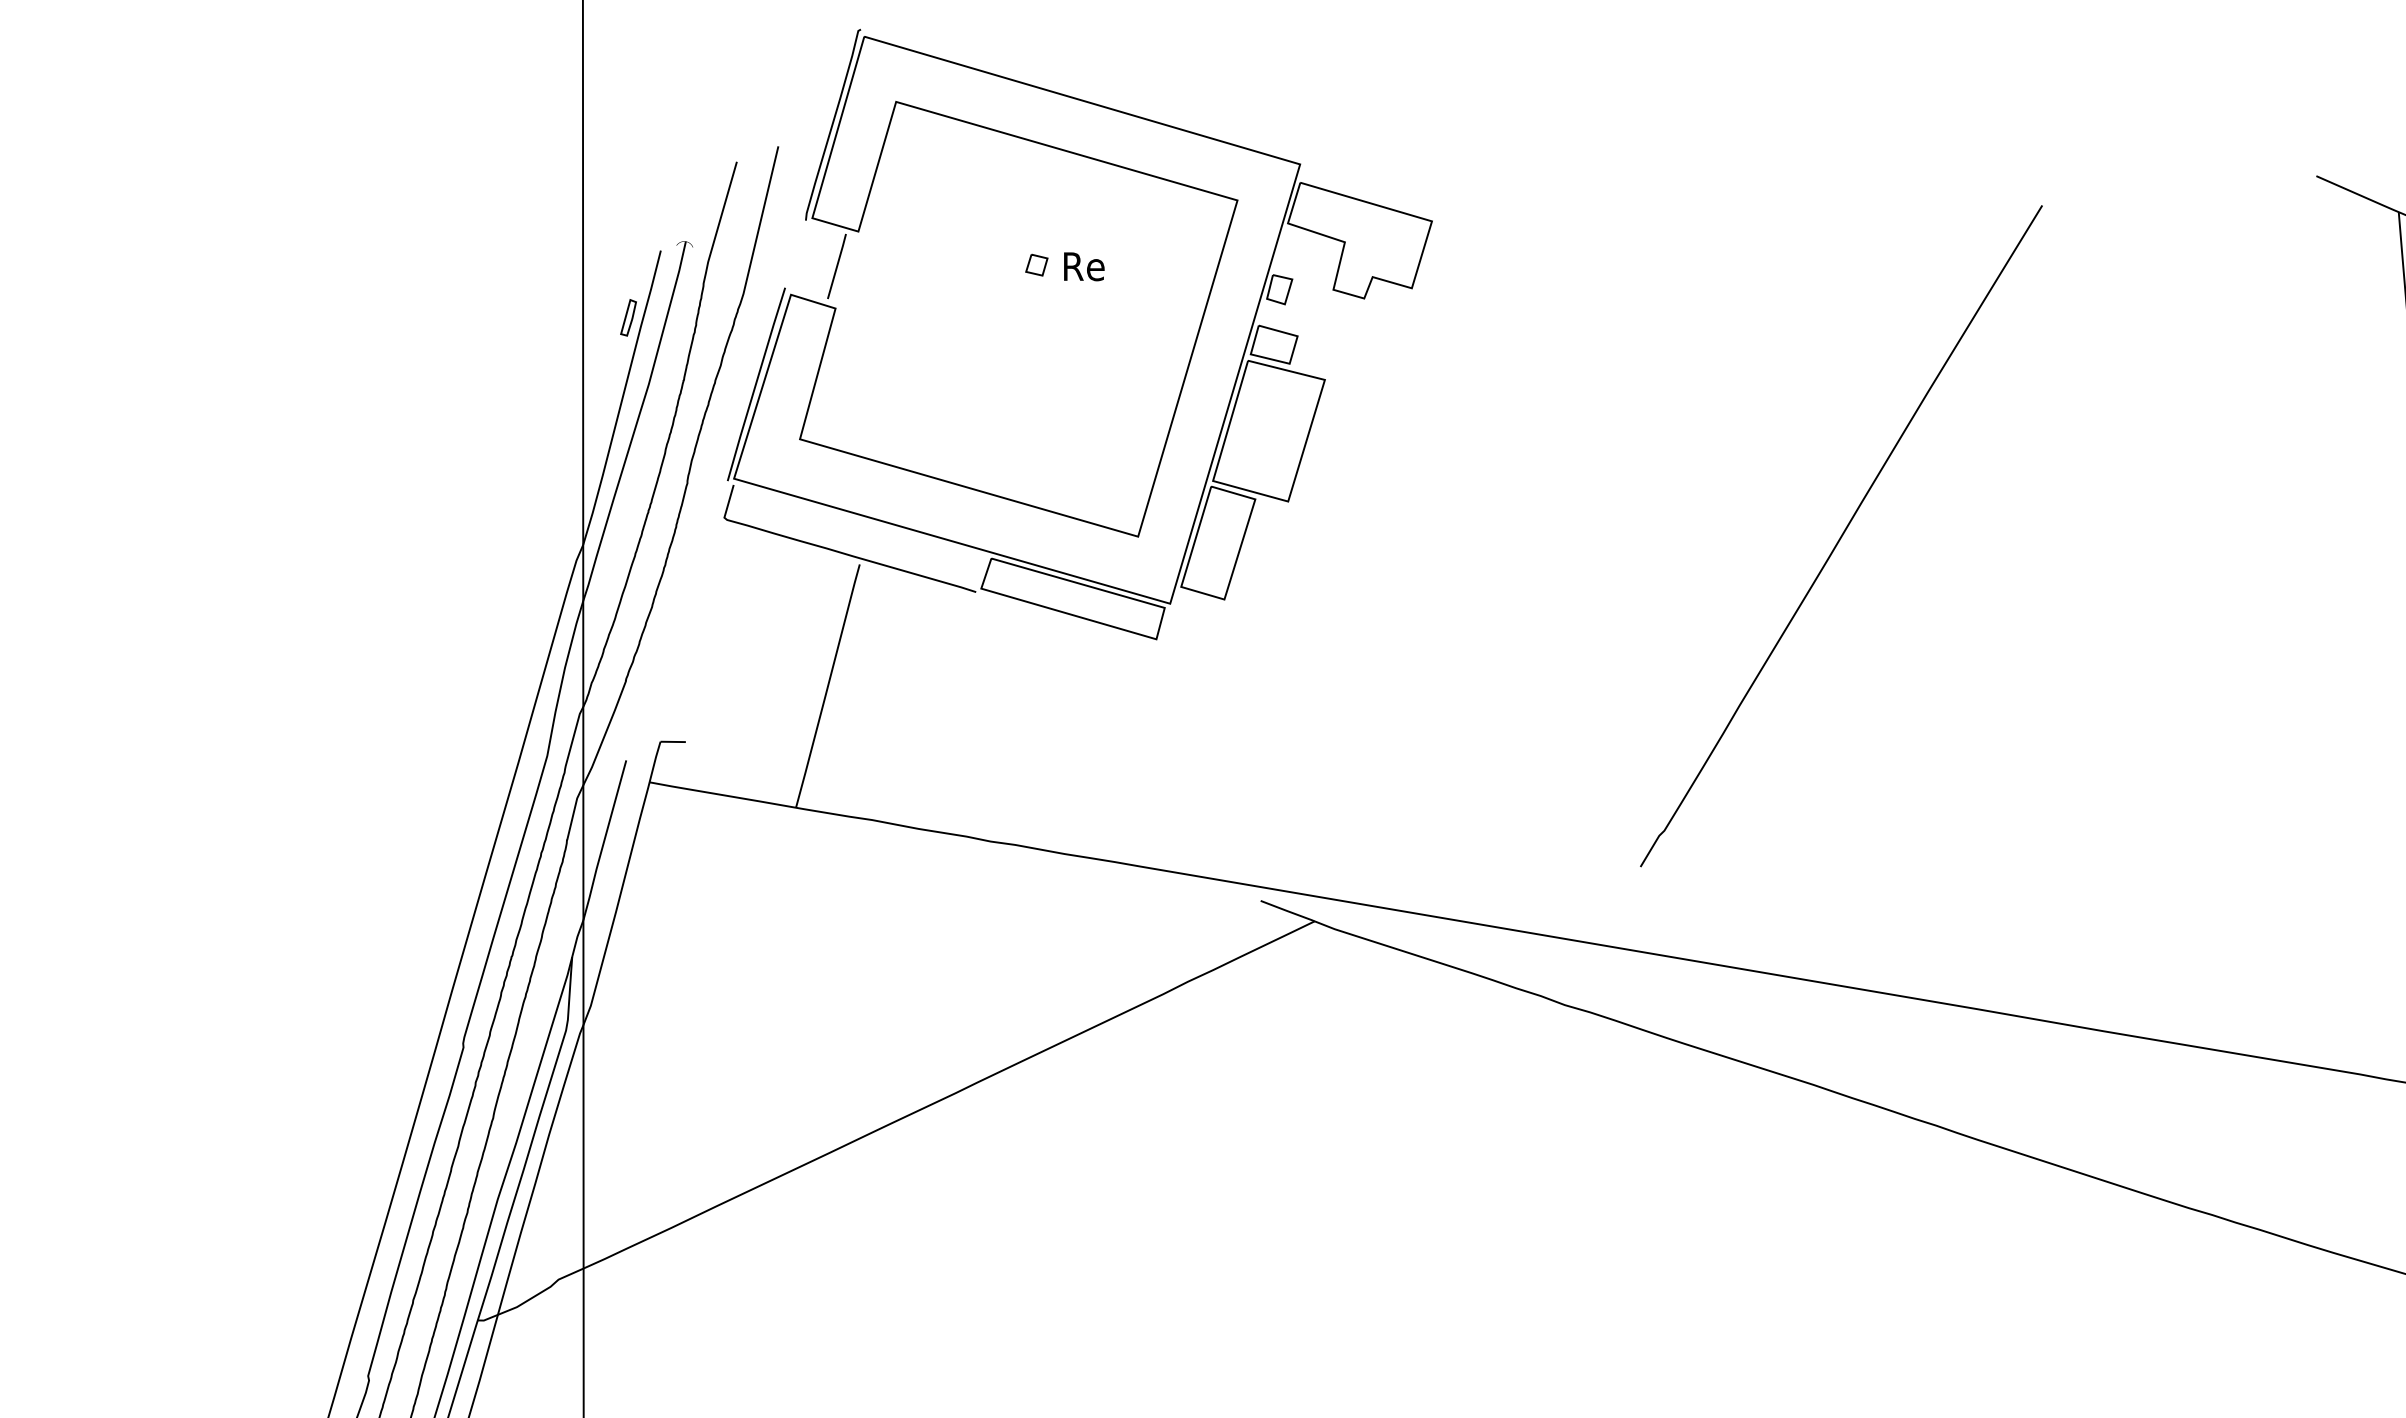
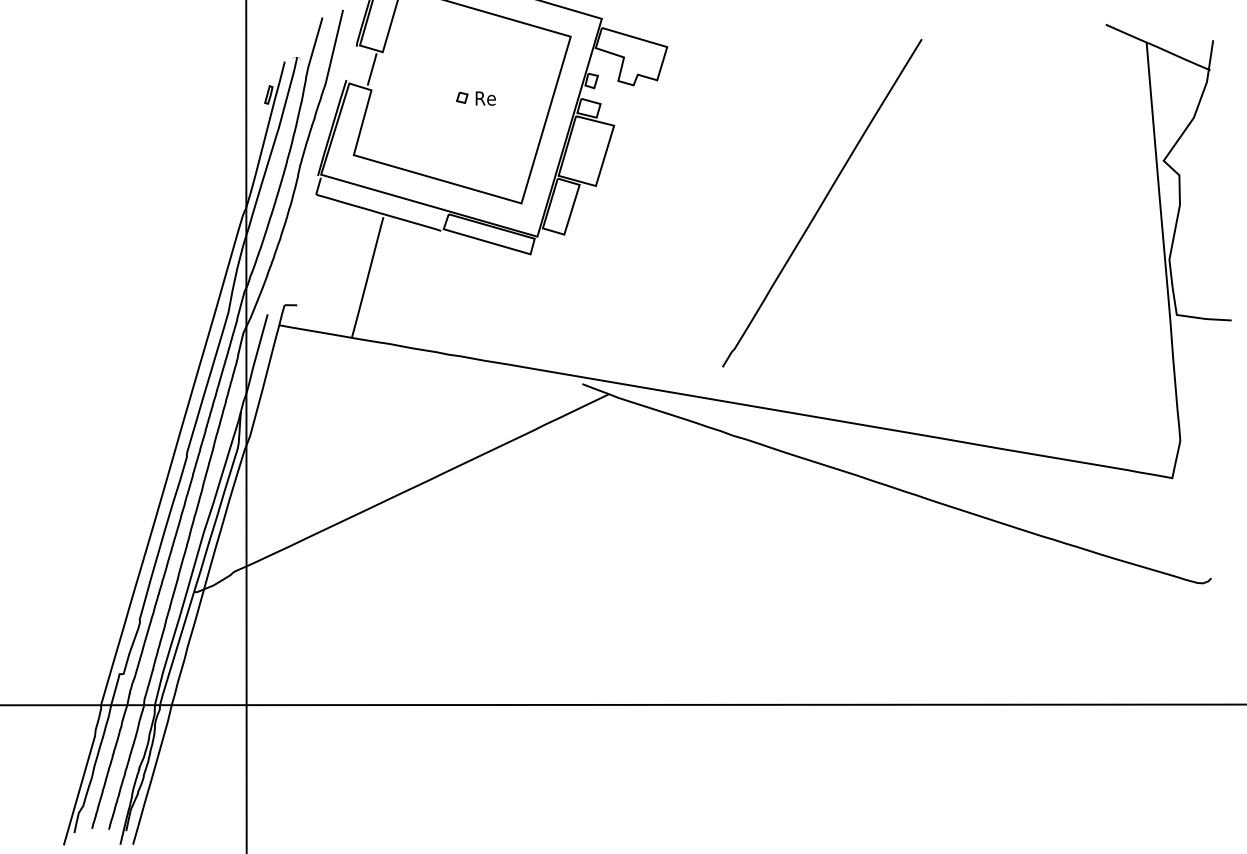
part: (1063, 266) -> (475, 98), moved
curve: (1841, 536) -> (822, 203), moved

